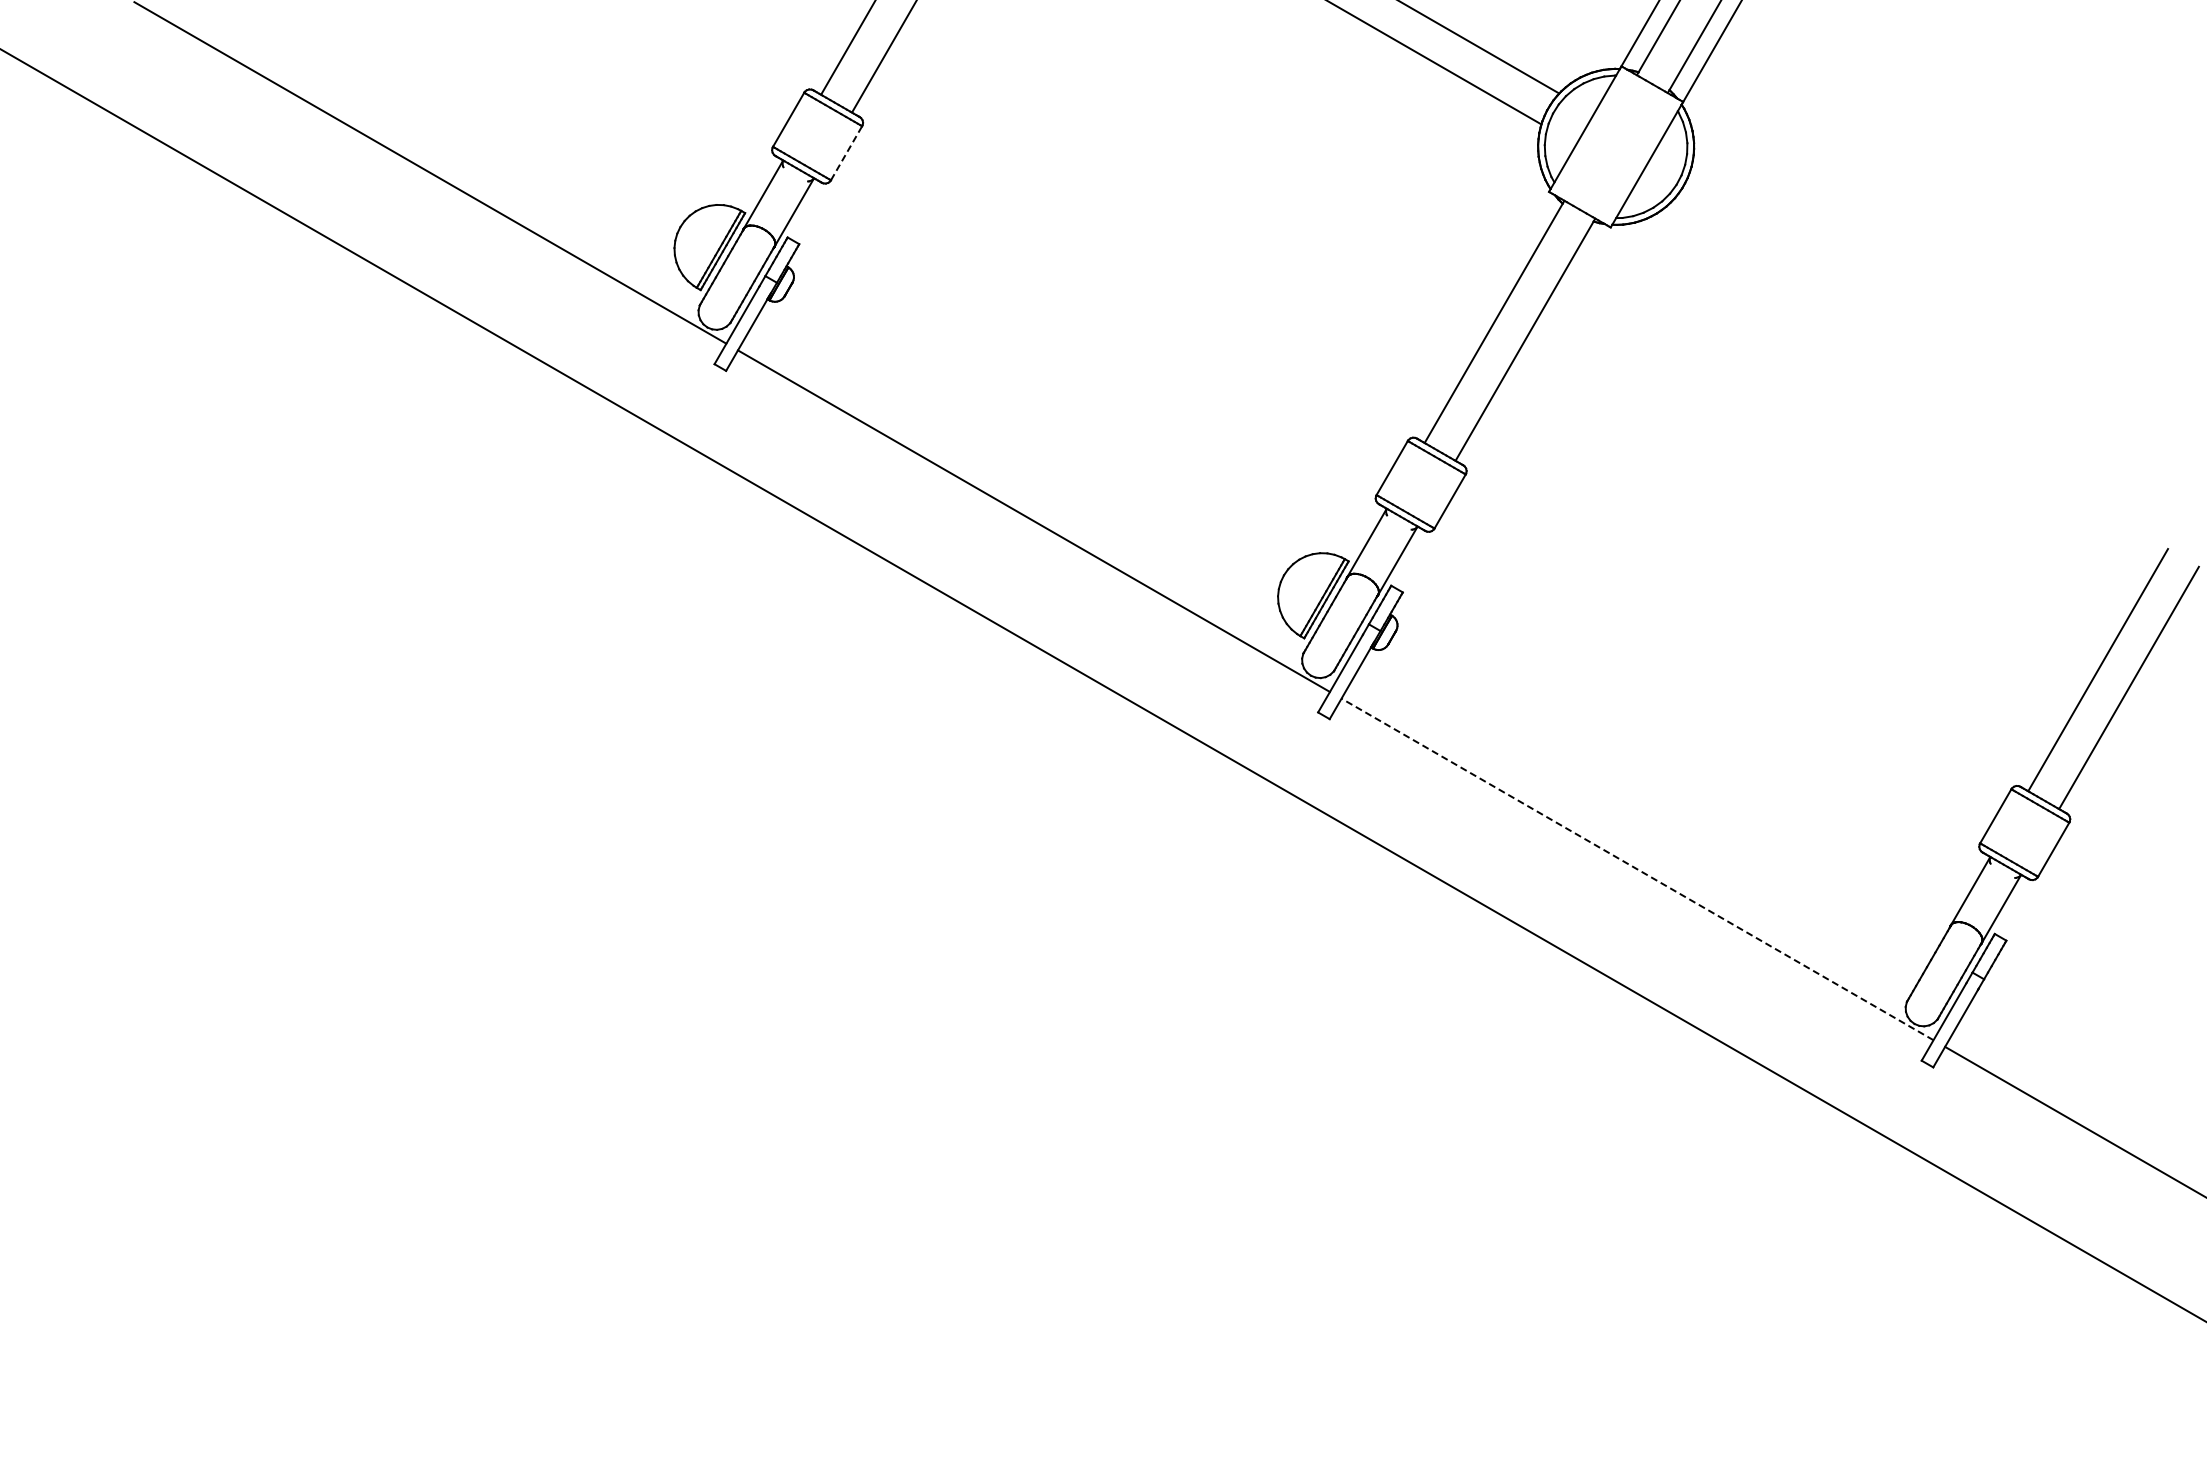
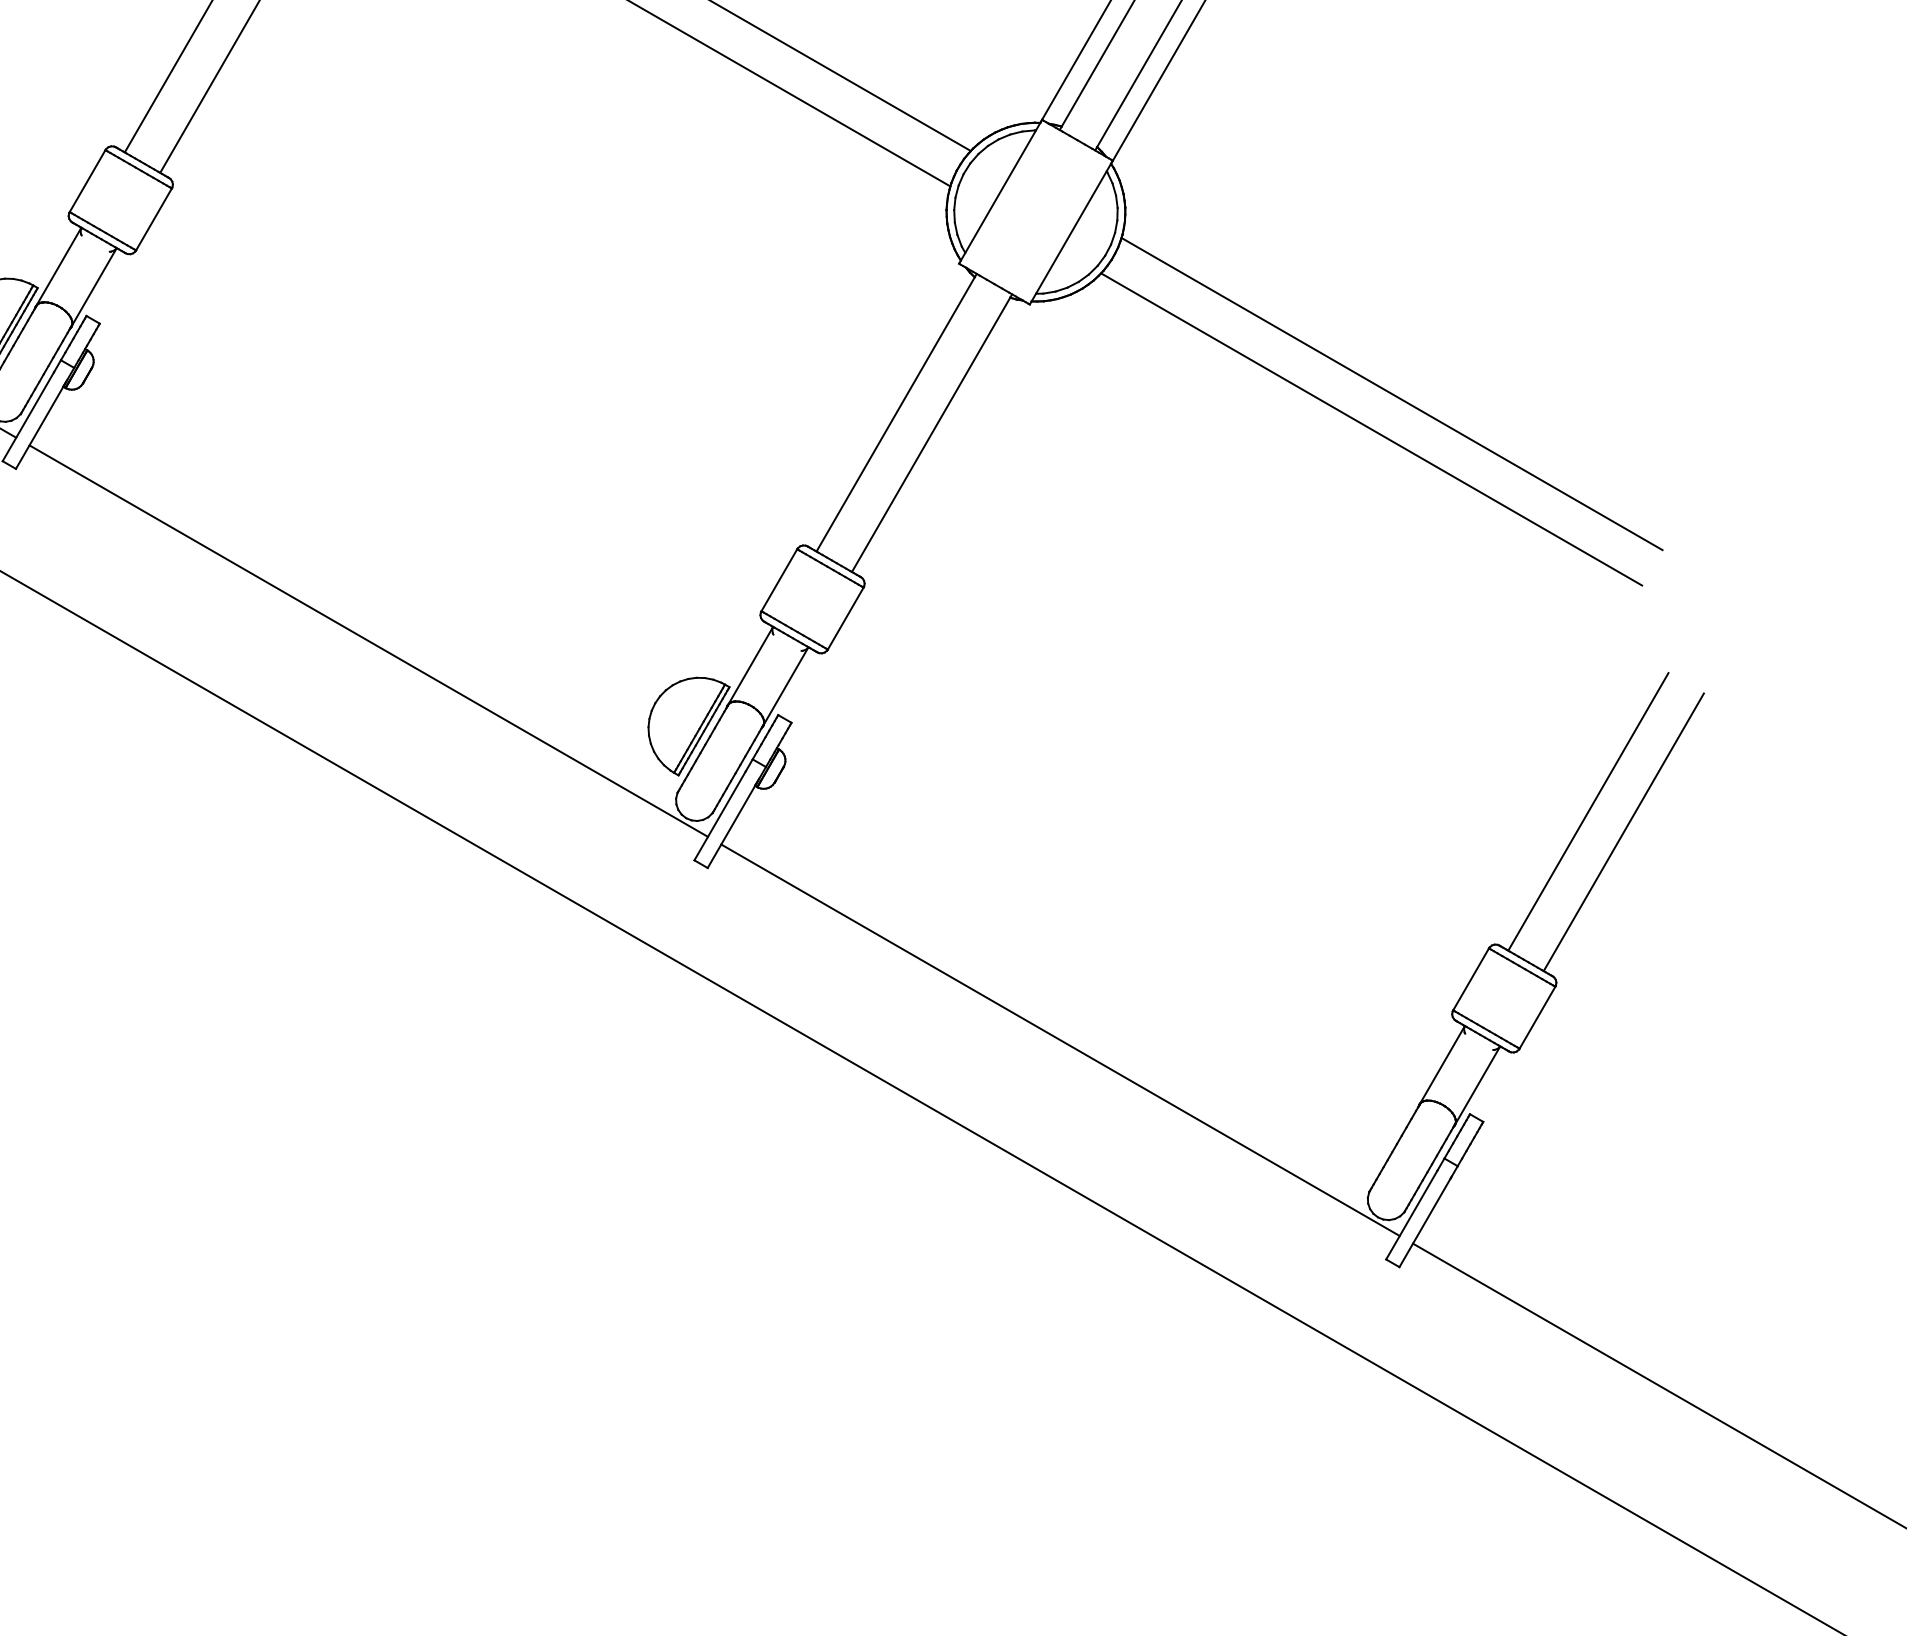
line: (846, 152) -> (153, 218), dashed -> solid
line: (1926, 305) -> (1391, 393), added
line: (1908, 336) -> (1371, 429), added
line: (1637, 869) -> (1060, 1040), dashed -> solid

